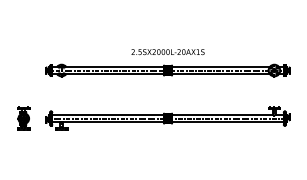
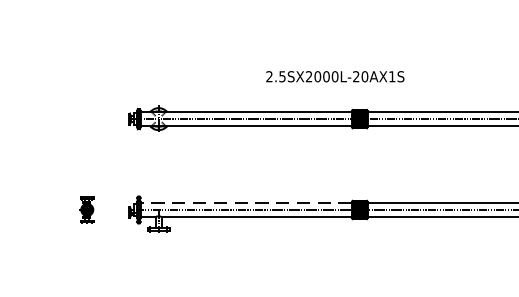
text: (167, 52) -> (334, 77), moved
line: (107, 114) -> (245, 202), solid -> dashed
part: (23, 118) -> (86, 209), size x0.6

